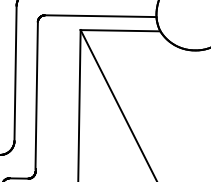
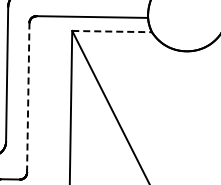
line: (120, 30) -> (112, 31), solid -> dashed
line: (36, 95) -> (28, 96), solid -> dashed

